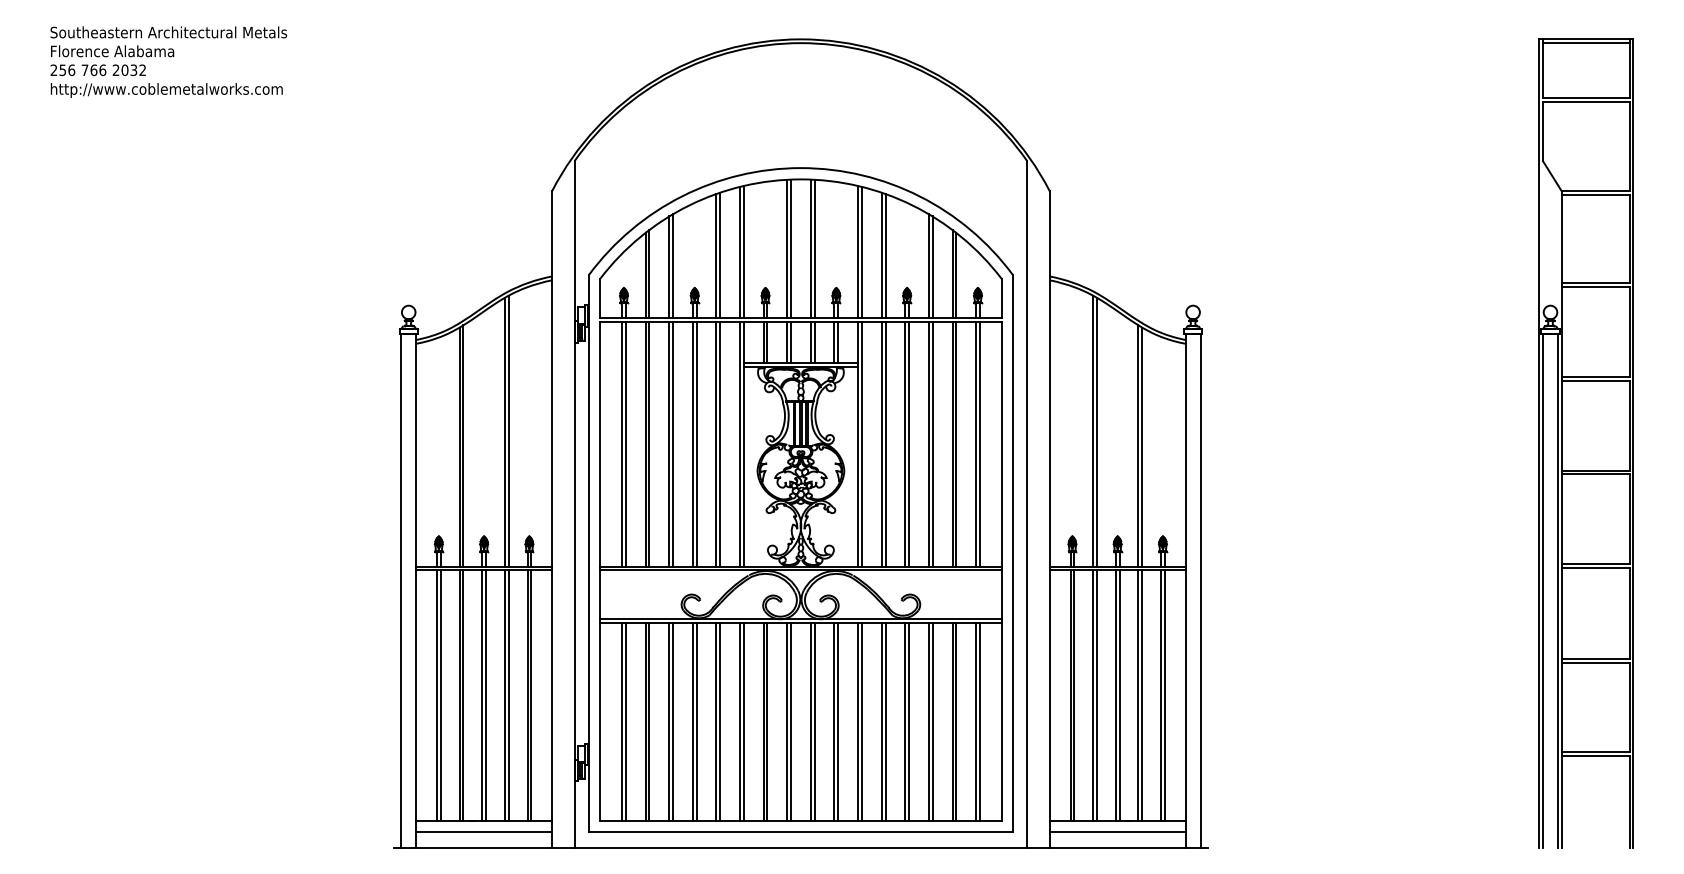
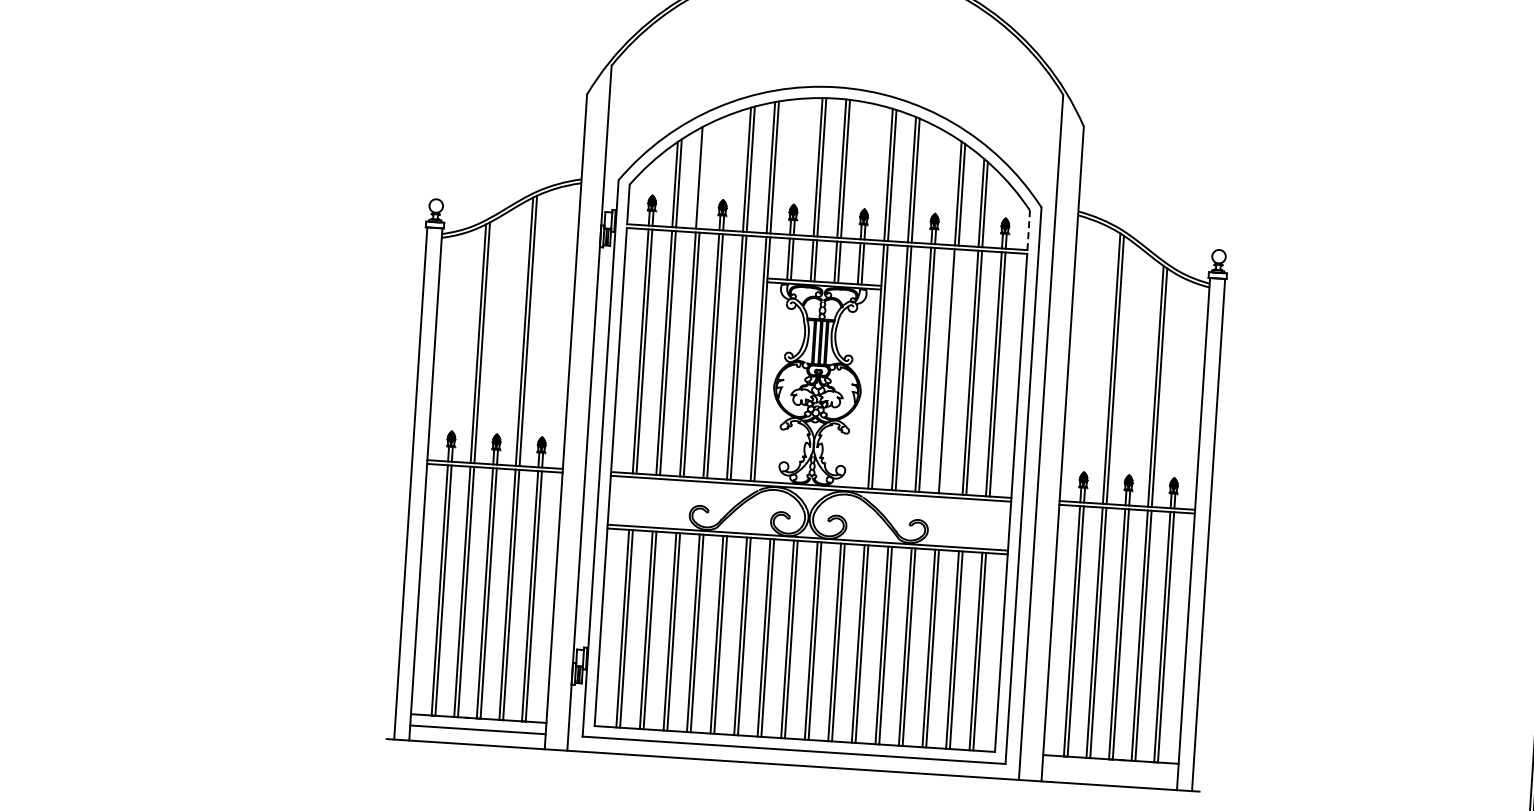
line: (673, 266) -> (703, 177), removed
line: (1001, 298) -> (1028, 230), solid -> dashed
line: (932, 444) -> (950, 371), removed
line: (1117, 832) -> (1110, 770), removed

